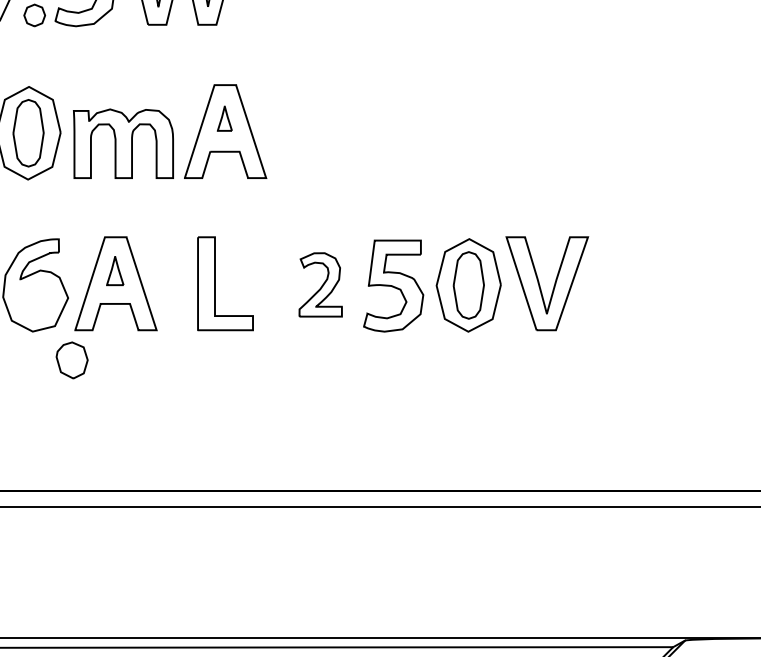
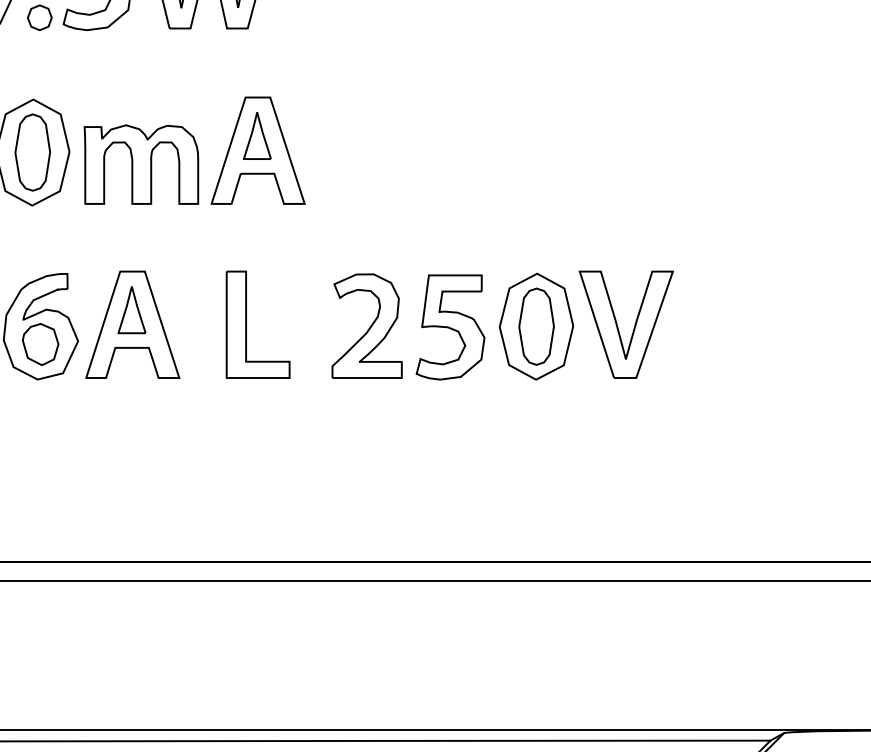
part: (224, 118) -> (257, 135), size x1.67
part: (114, 271) -> (131, 310), size x1.43
part: (320, 284) -> (366, 325), size x1.43
part: (72, 360) -> (40, 344), moved

